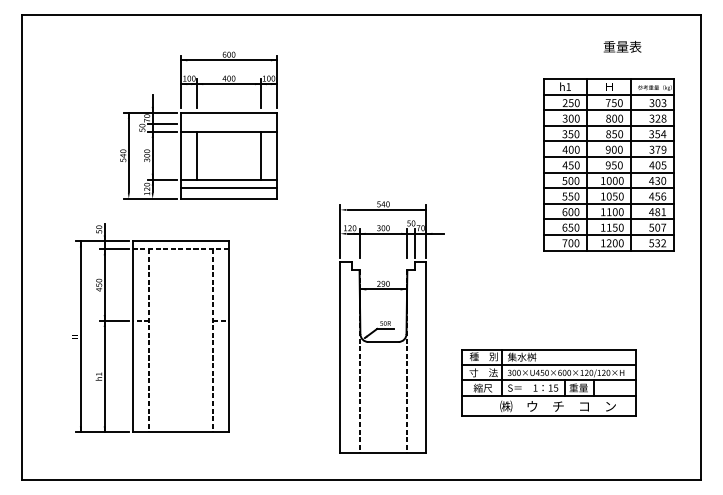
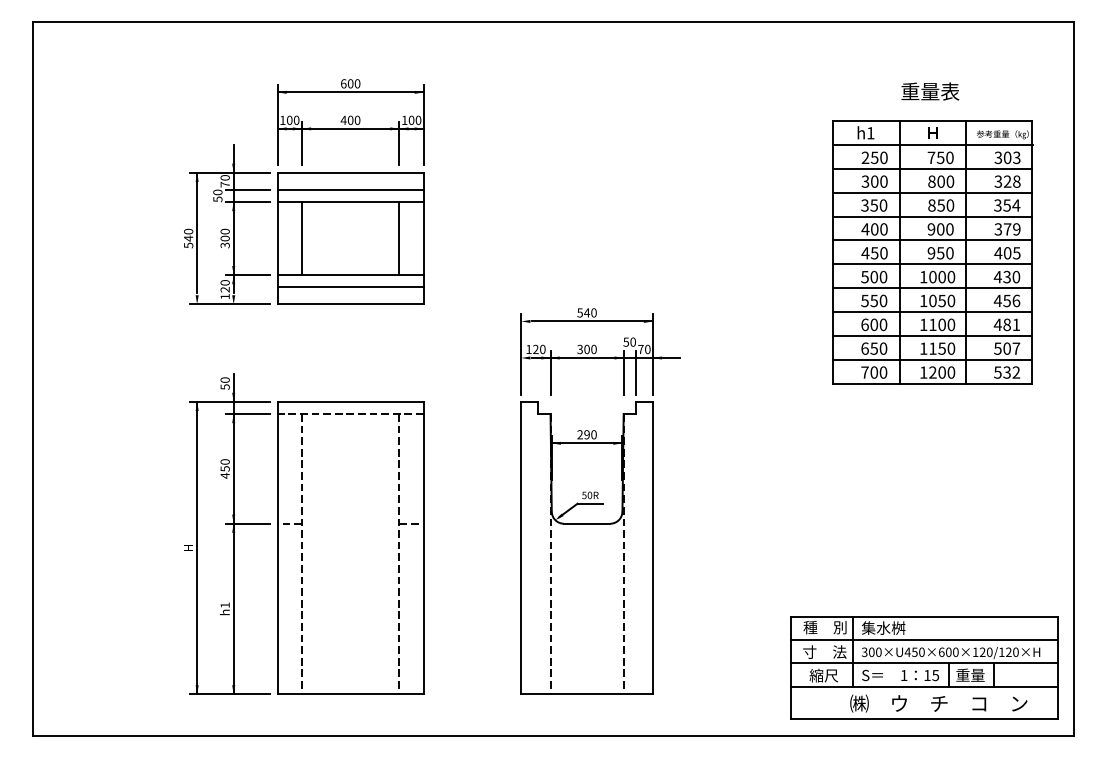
text: (622, 46) -> (930, 91), moved
line: (228, 123) -> (349, 189), added
part: (150, 327) -> (303, 533), moved
part: (548, 382) -> (924, 666), moved

